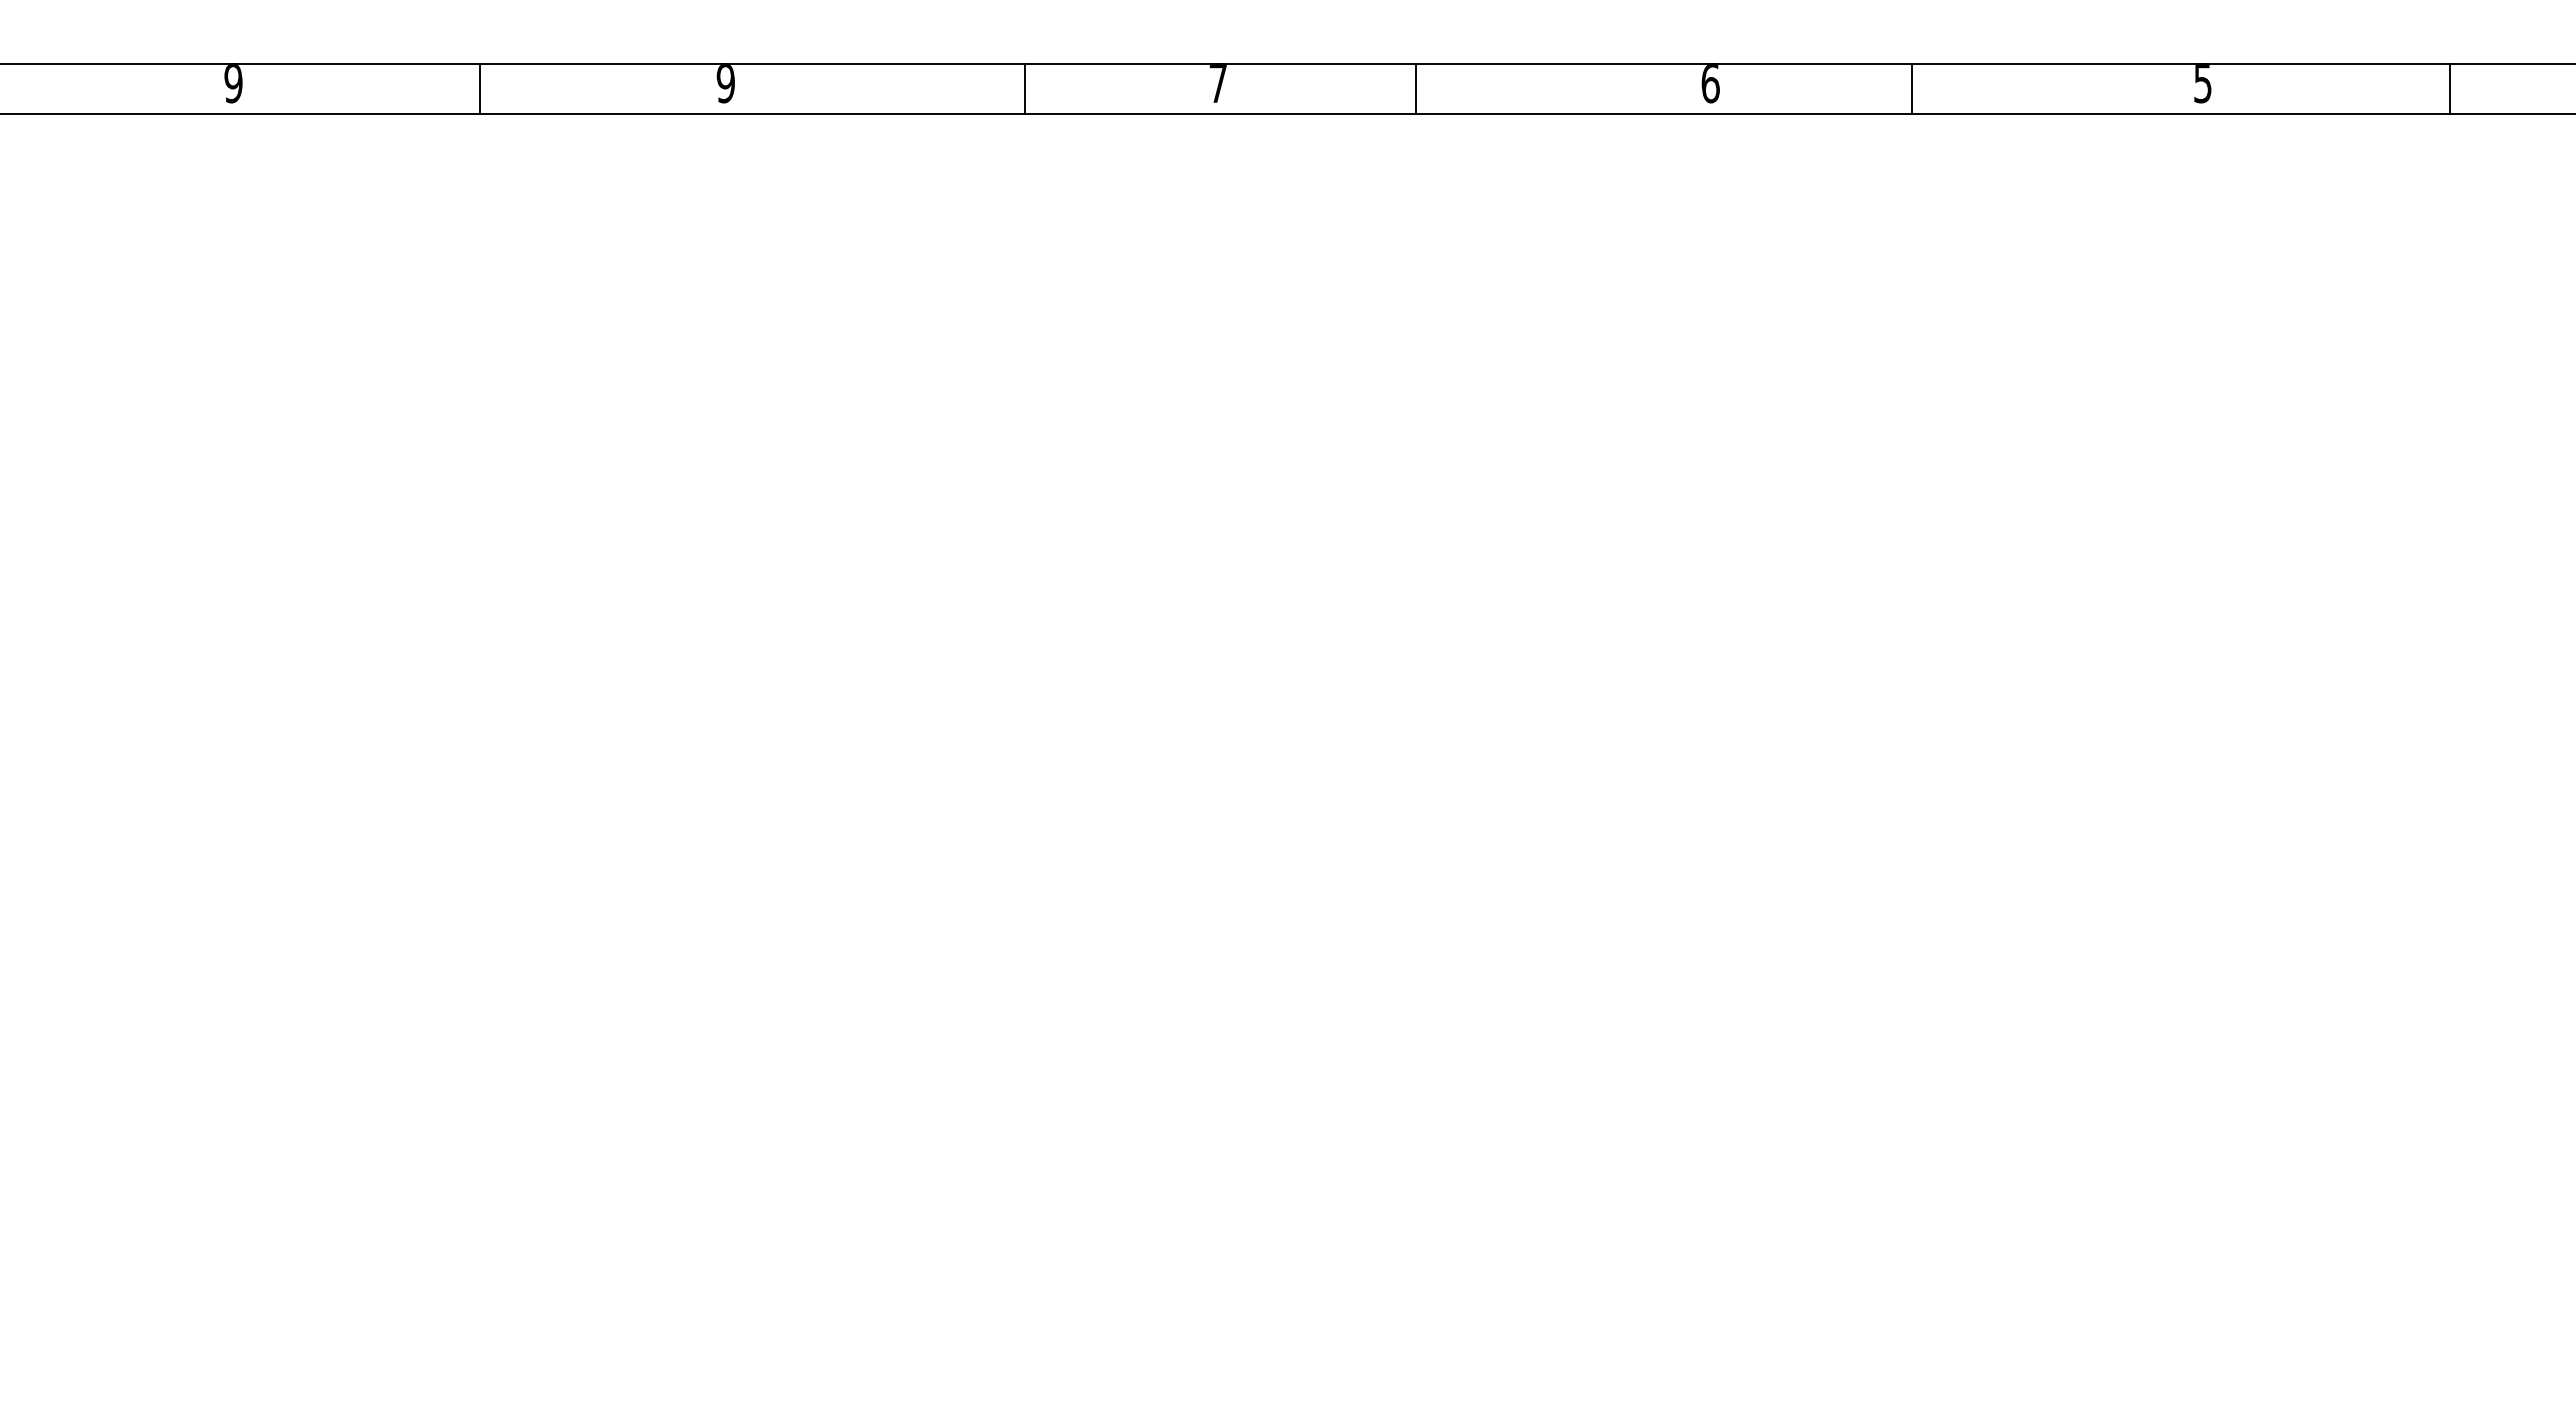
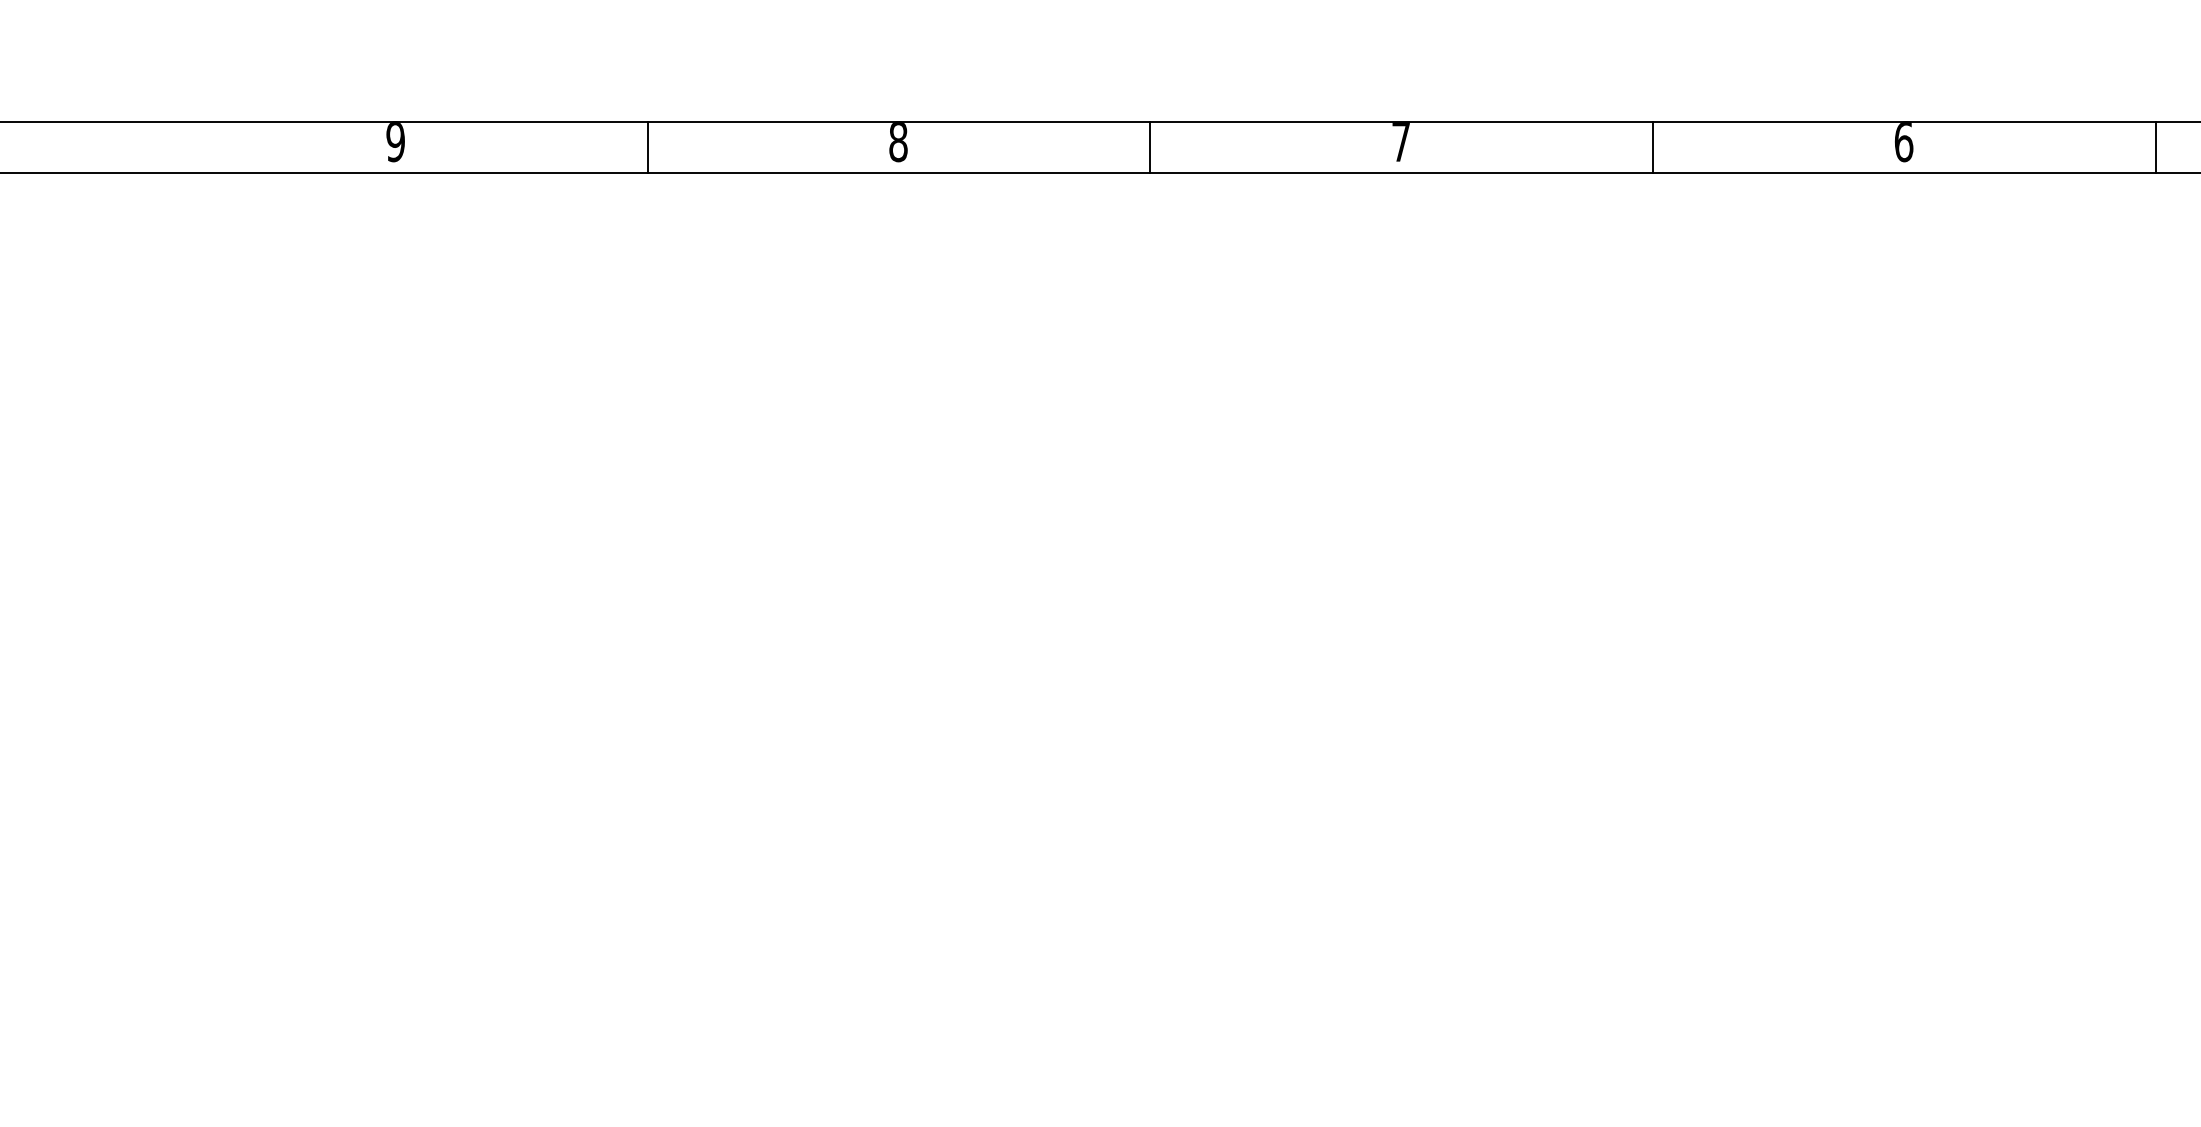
text: (725, 84) -> (898, 142), 9 -> 8
line: (1024, 88) -> (1150, 147), moved
line: (1415, 88) -> (1652, 147), moved
line: (1912, 88) -> (2156, 147), moved

